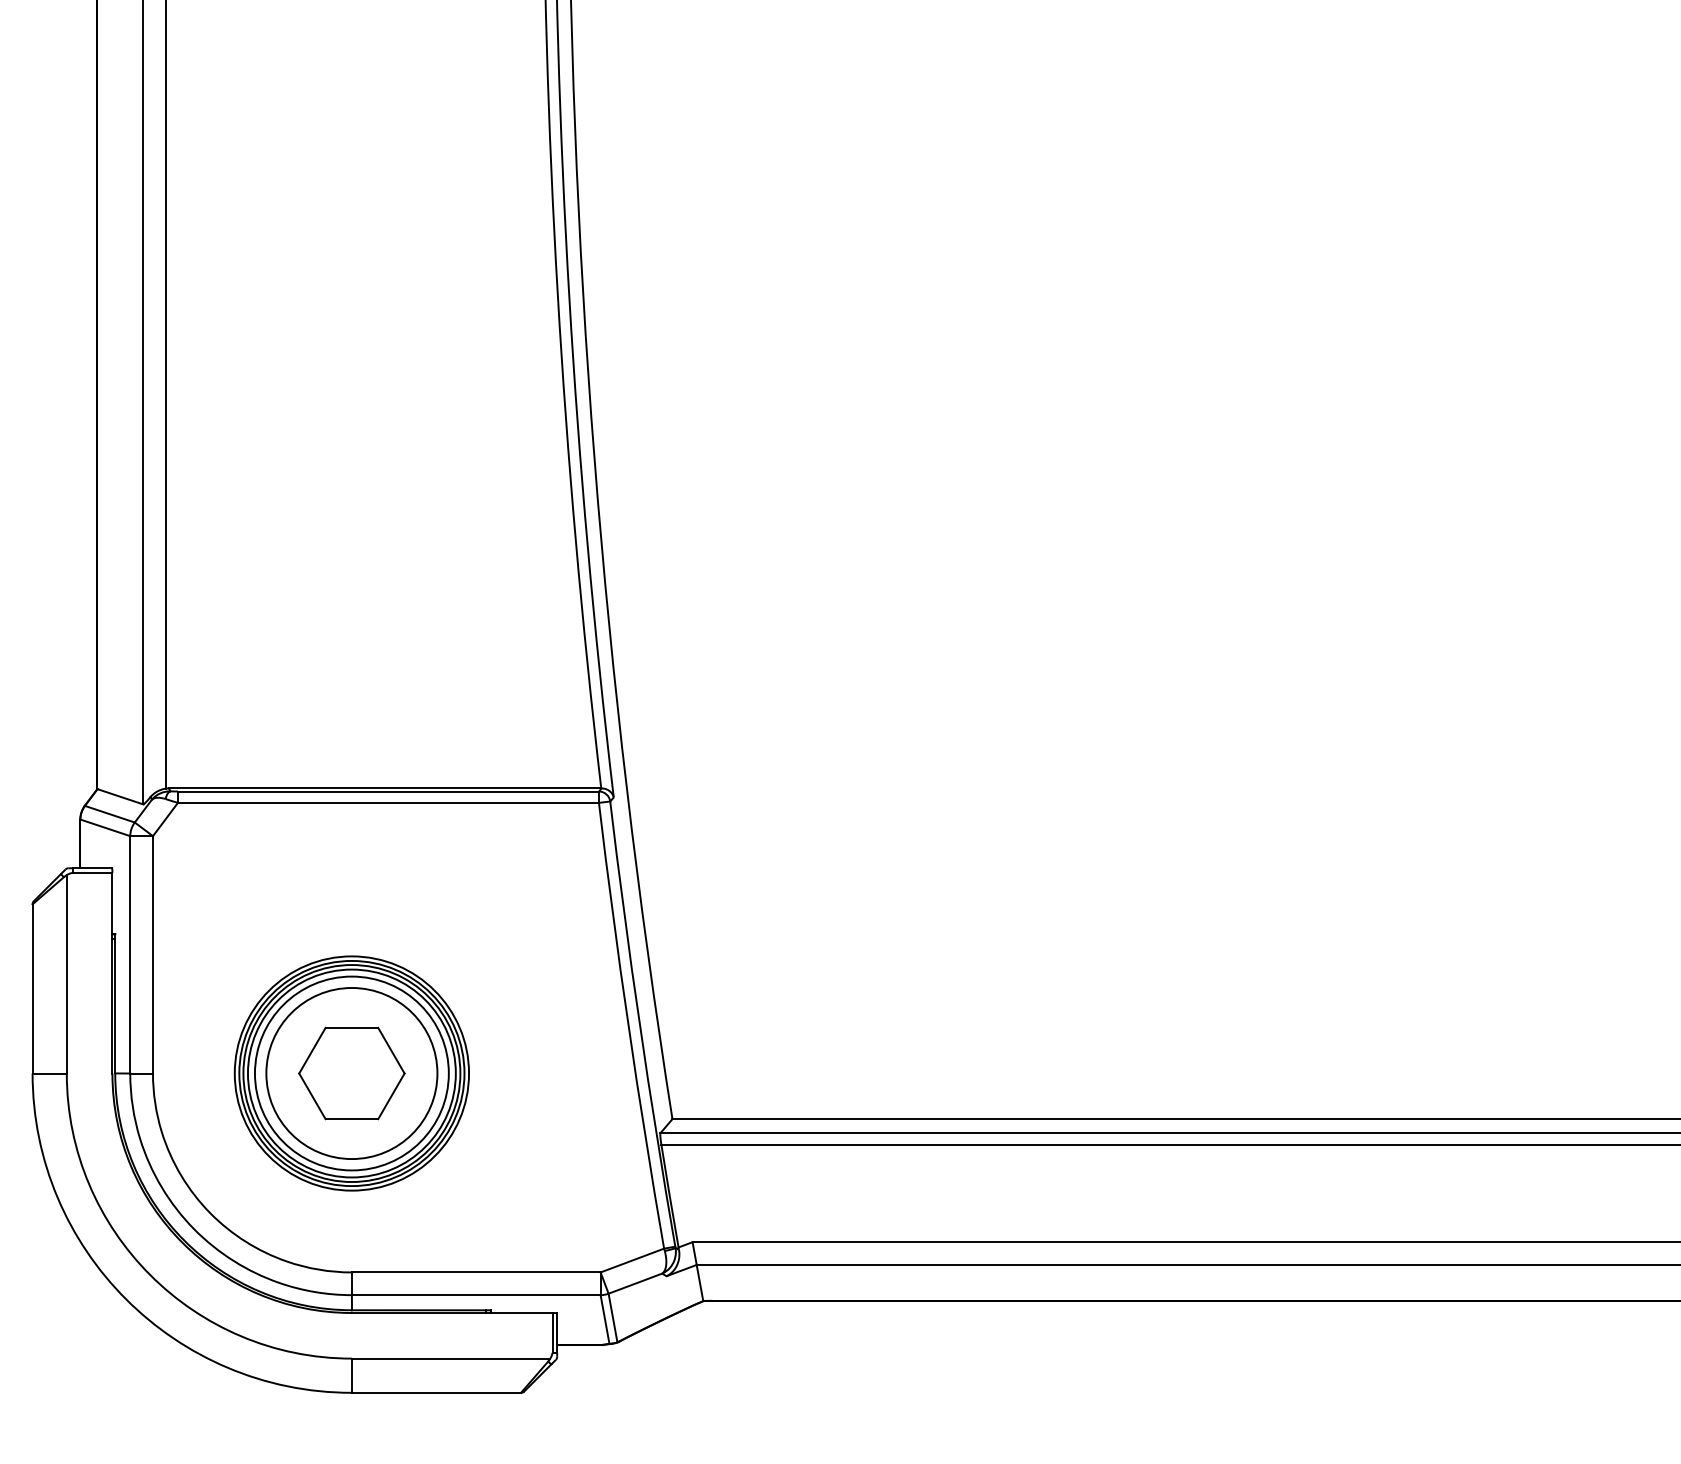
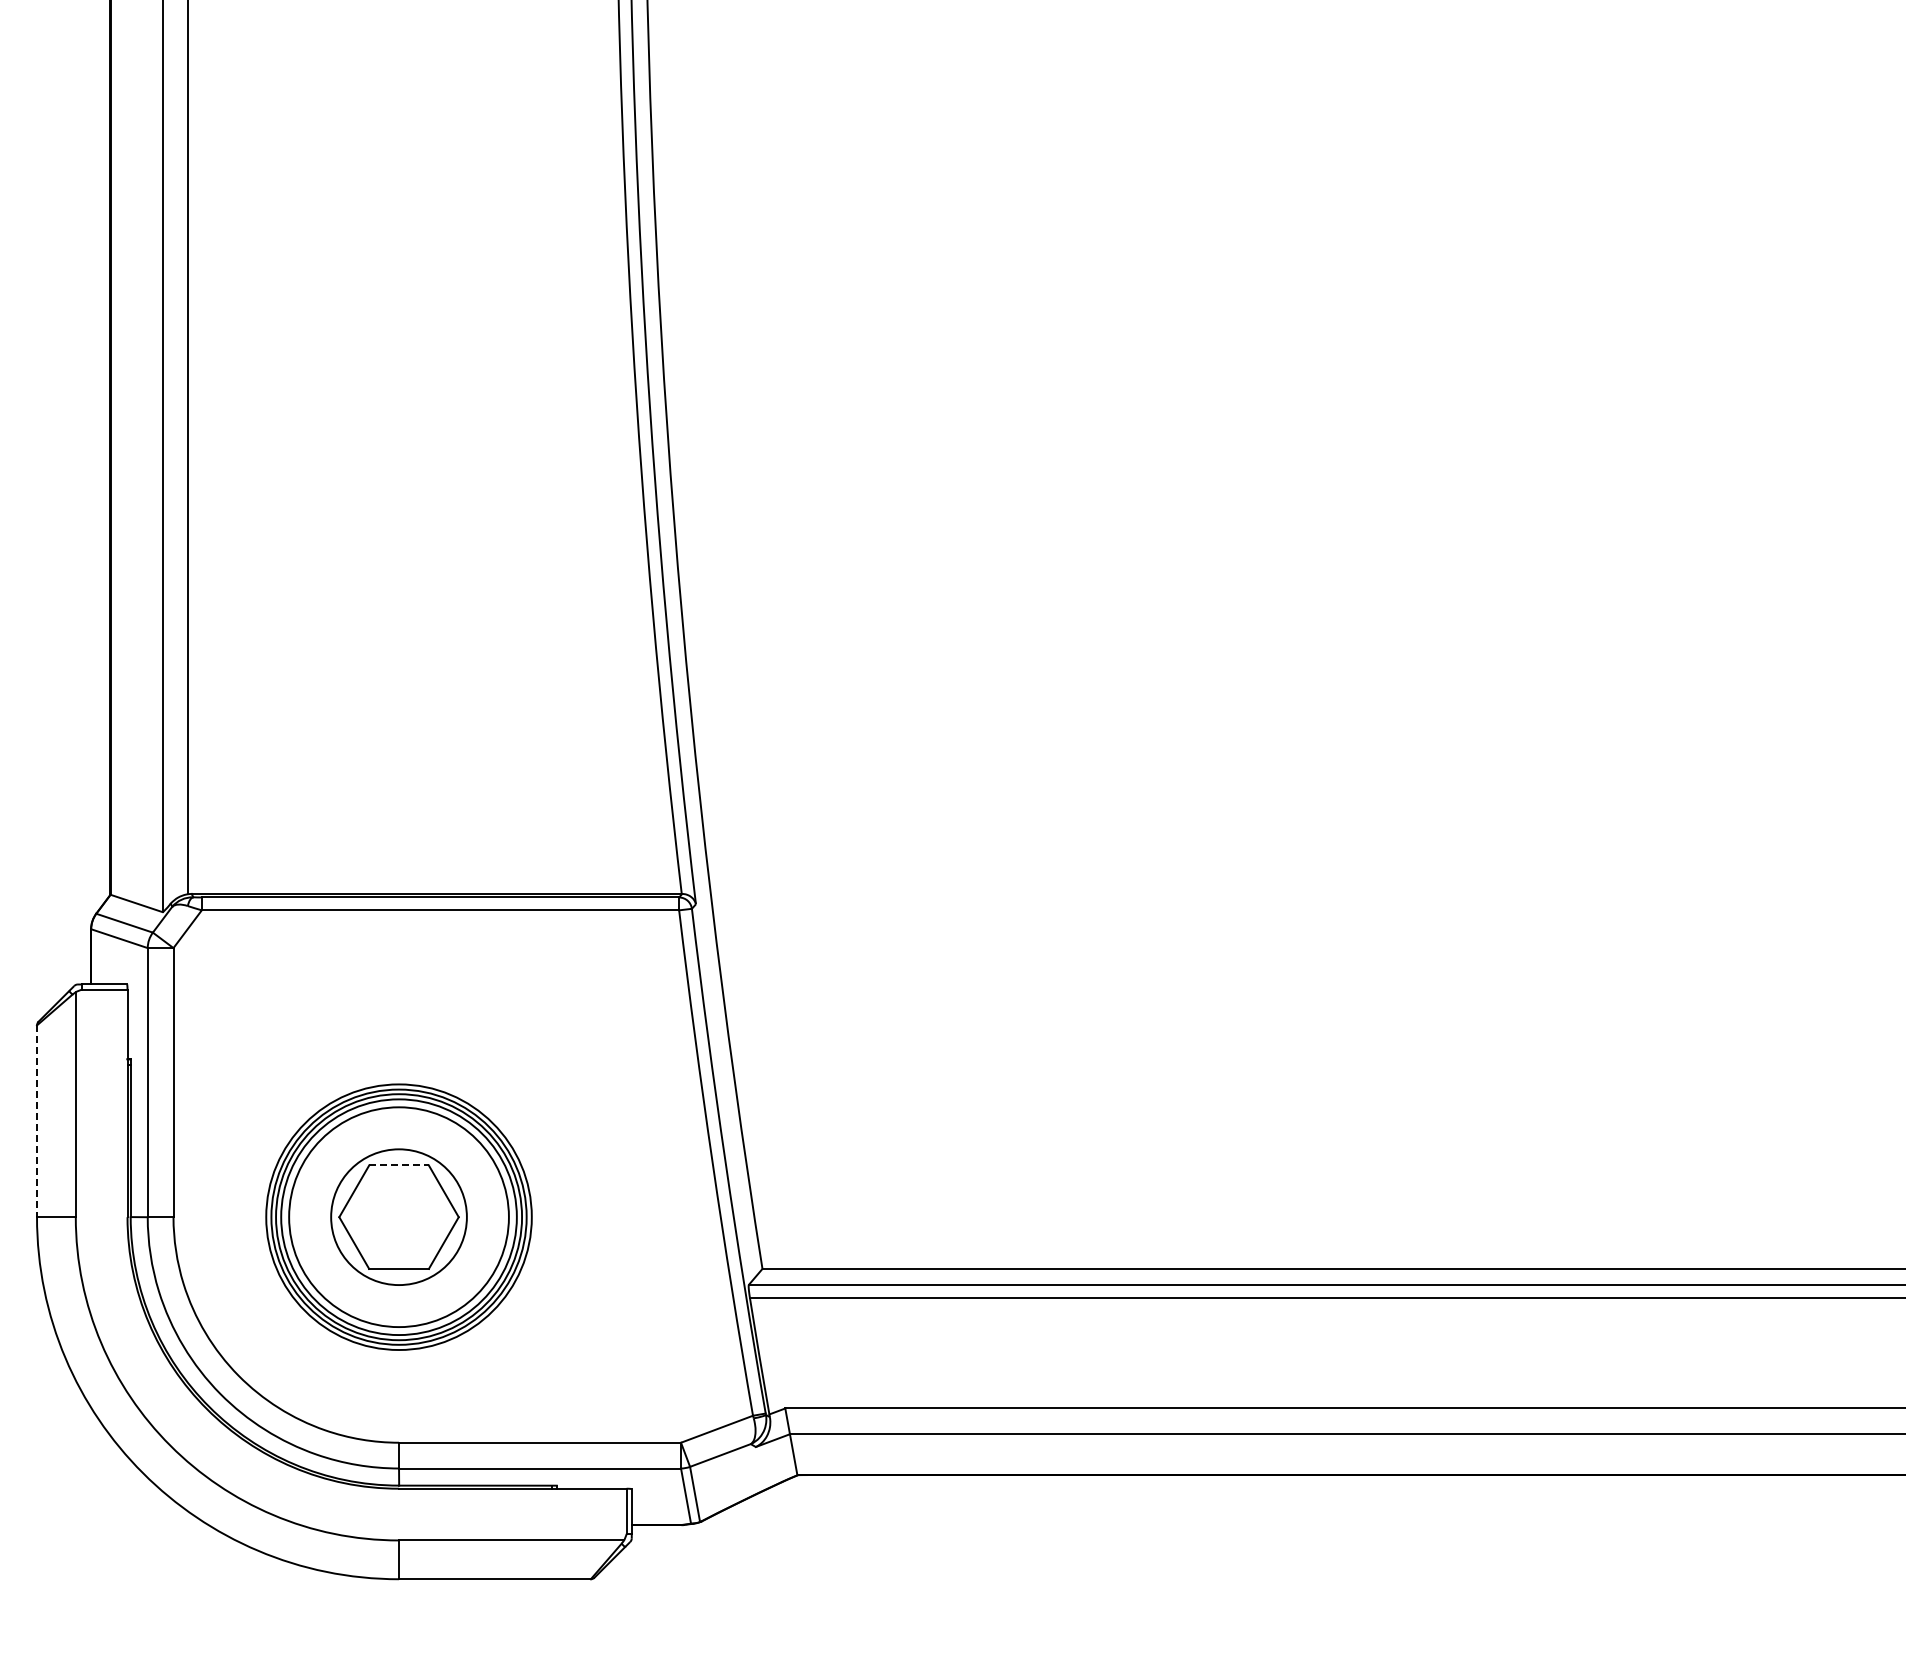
line: (33, 989) -> (37, 1121), solid -> dashed
line: (352, 1027) -> (399, 1165), solid -> dashed
circle: (352, 1073) -> (399, 1217), size x0.7

